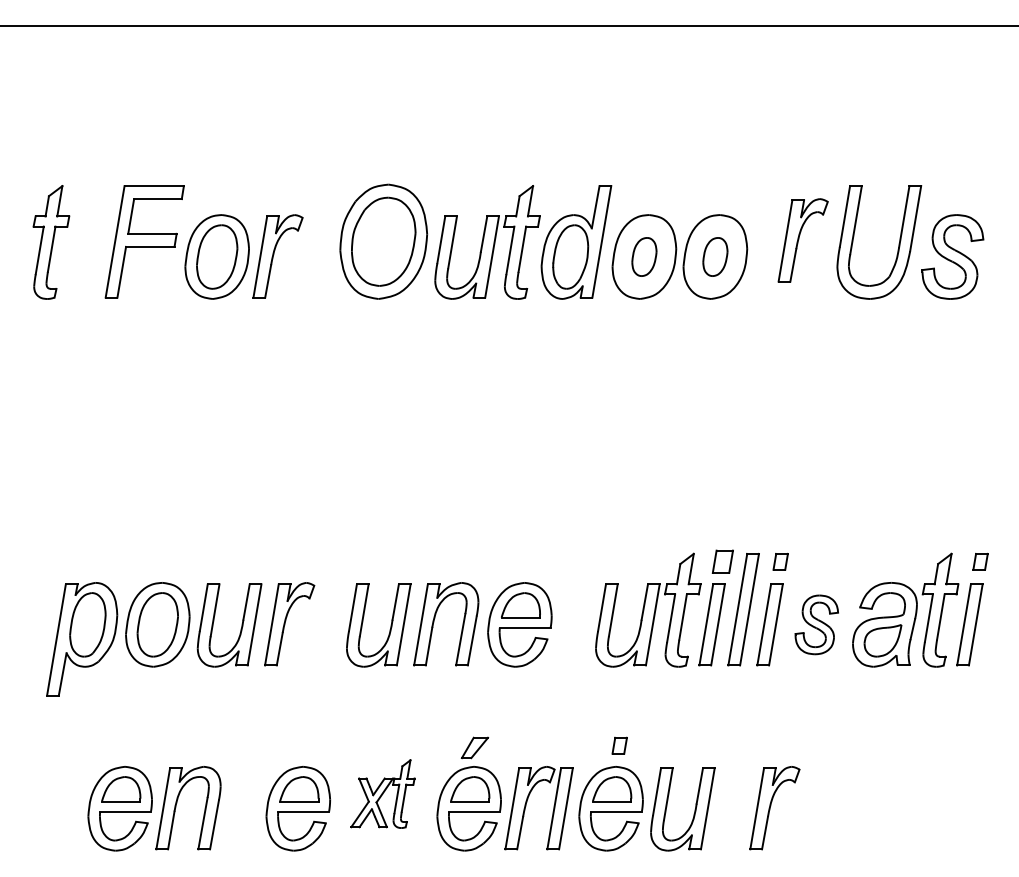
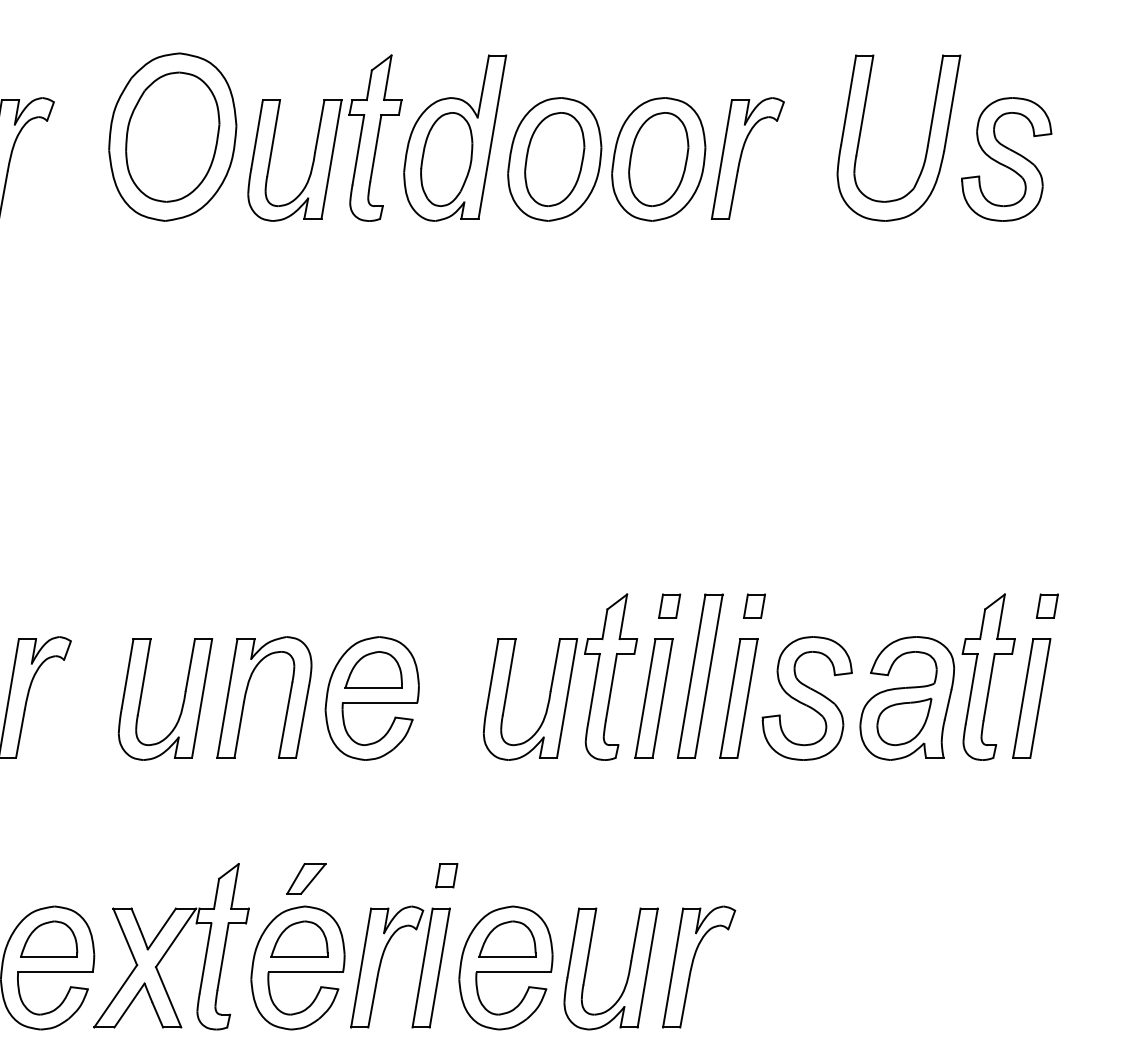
part: (802, 240) -> (746, 158), moved
part: (644, 256) -> (554, 158), size x1.67
part: (715, 256) -> (658, 158), size x1.67
part: (722, 561) -> (669, 605), size x0.71
part: (816, 624) -> (806, 697), size x1.43
part: (619, 745) -> (446, 875), moved
part: (382, 793) -> (170, 945), size x1.67
part: (774, 808) -> (698, 967), moved

